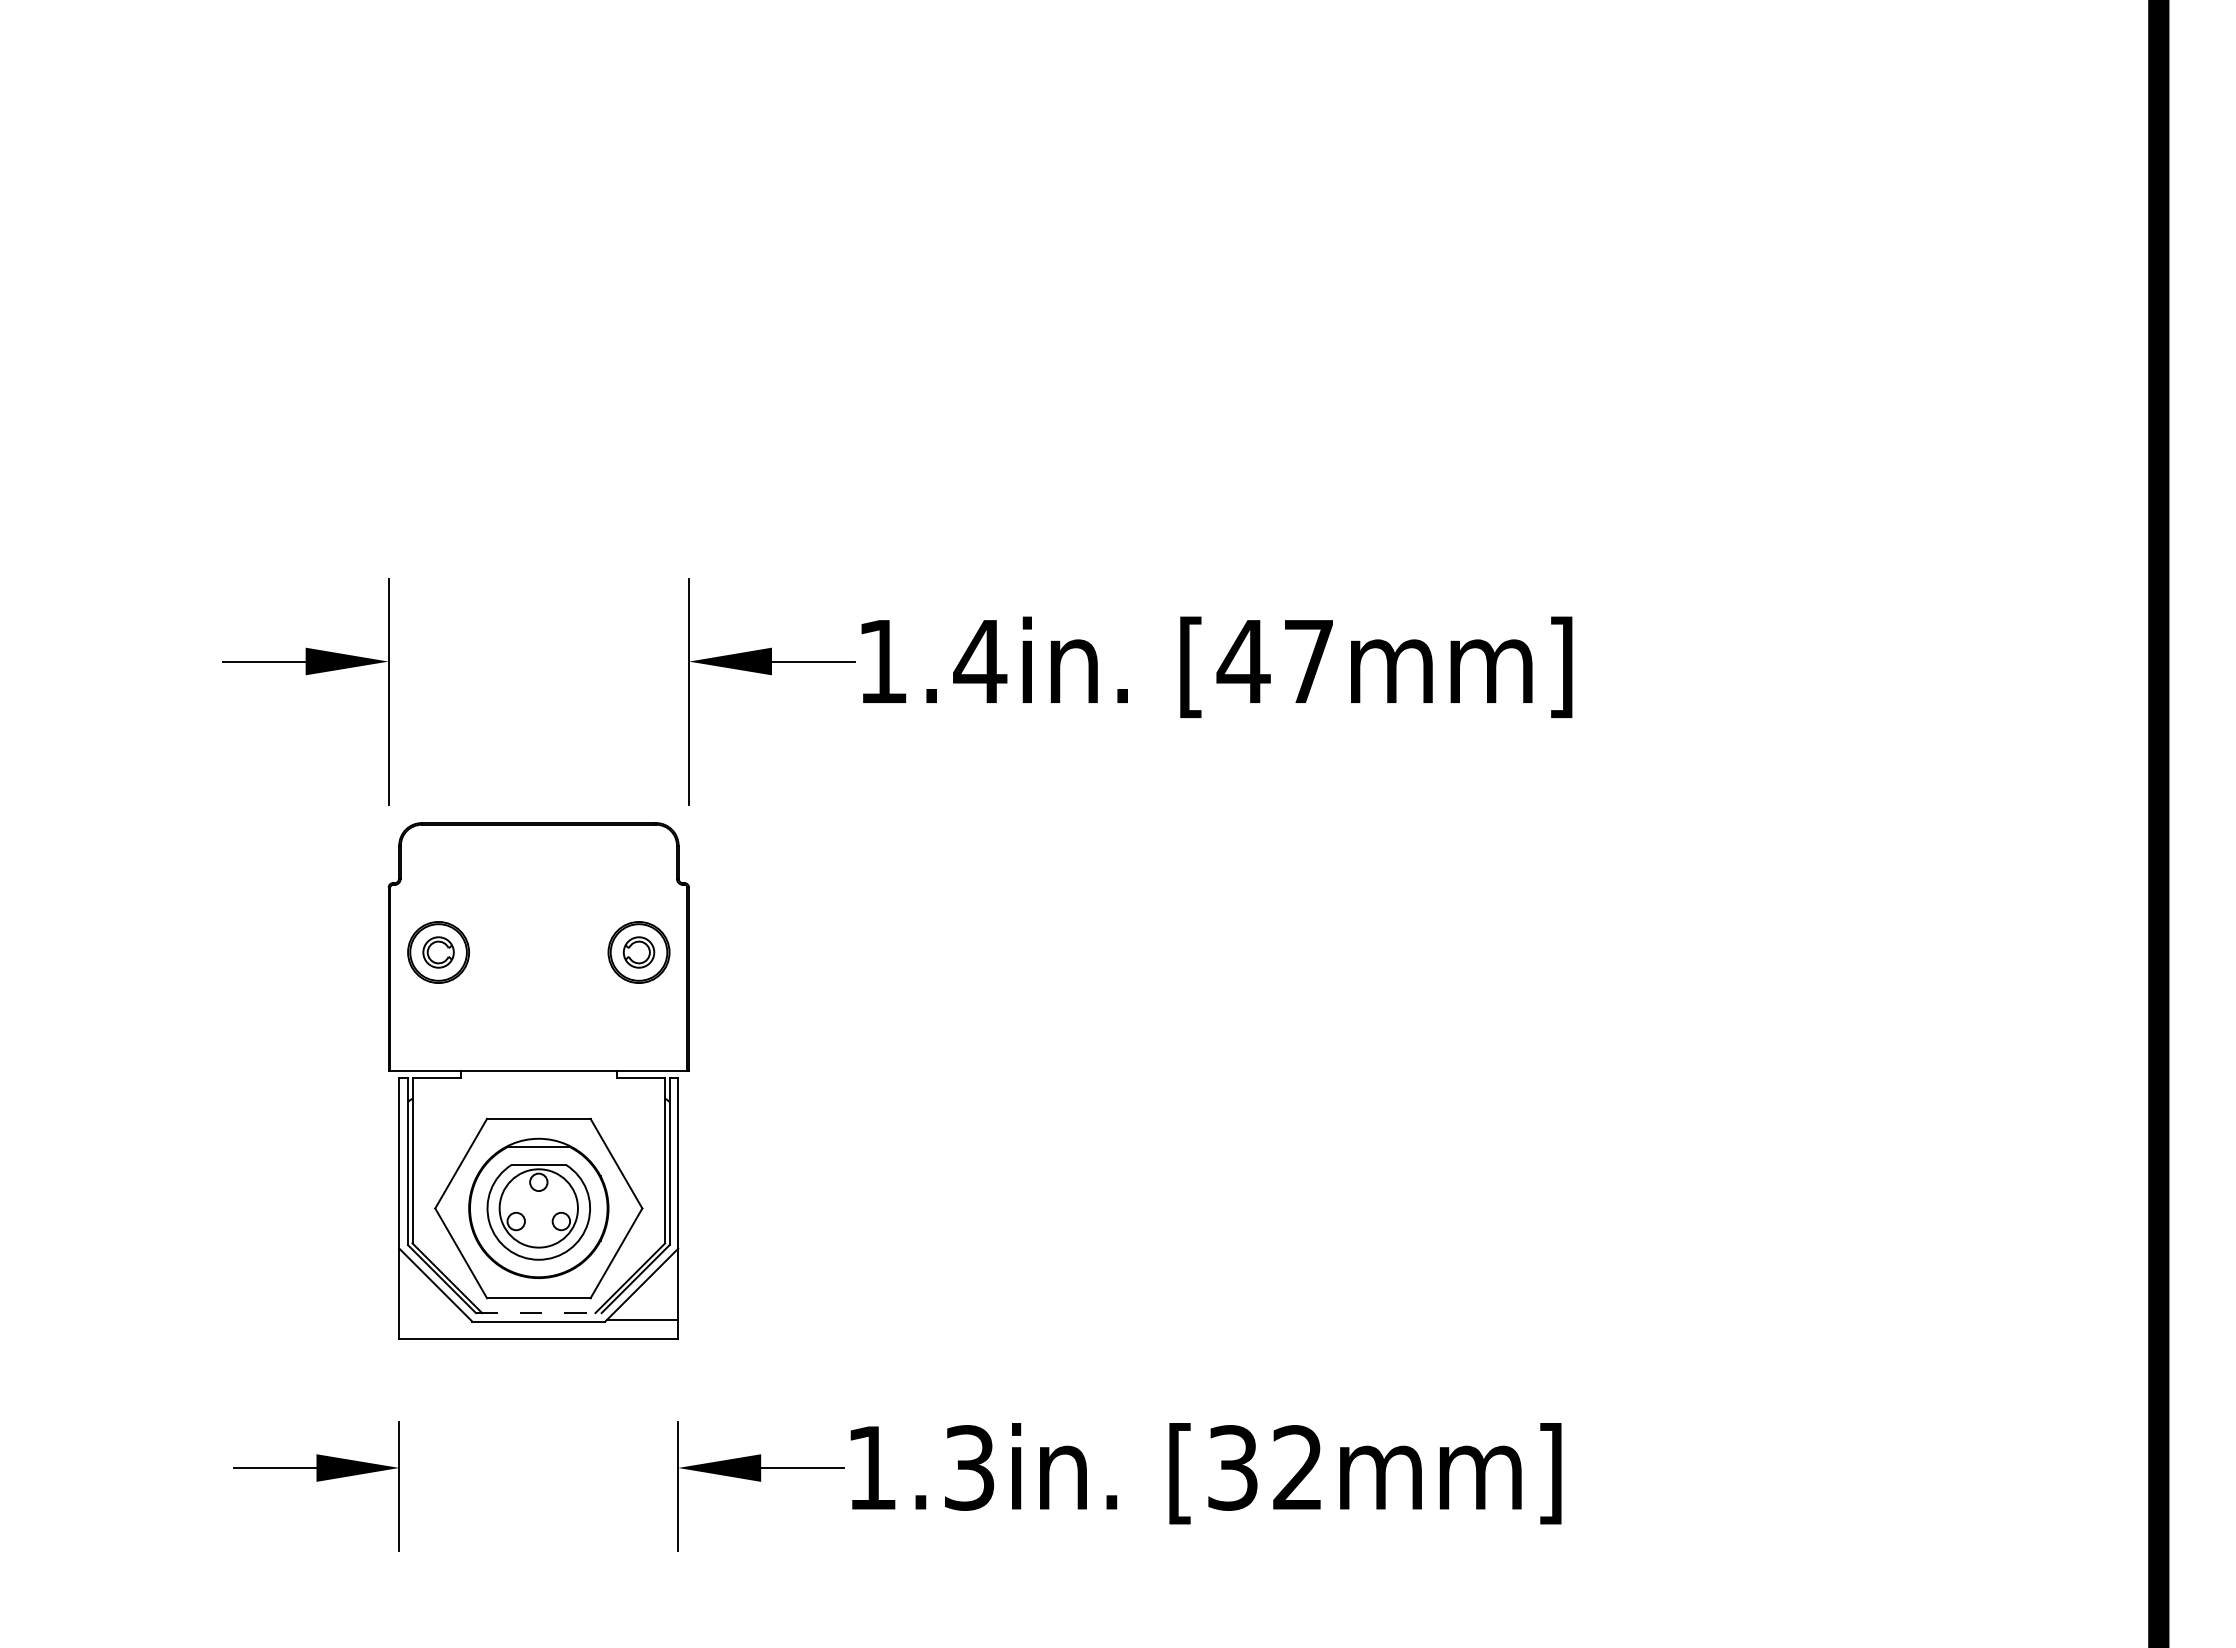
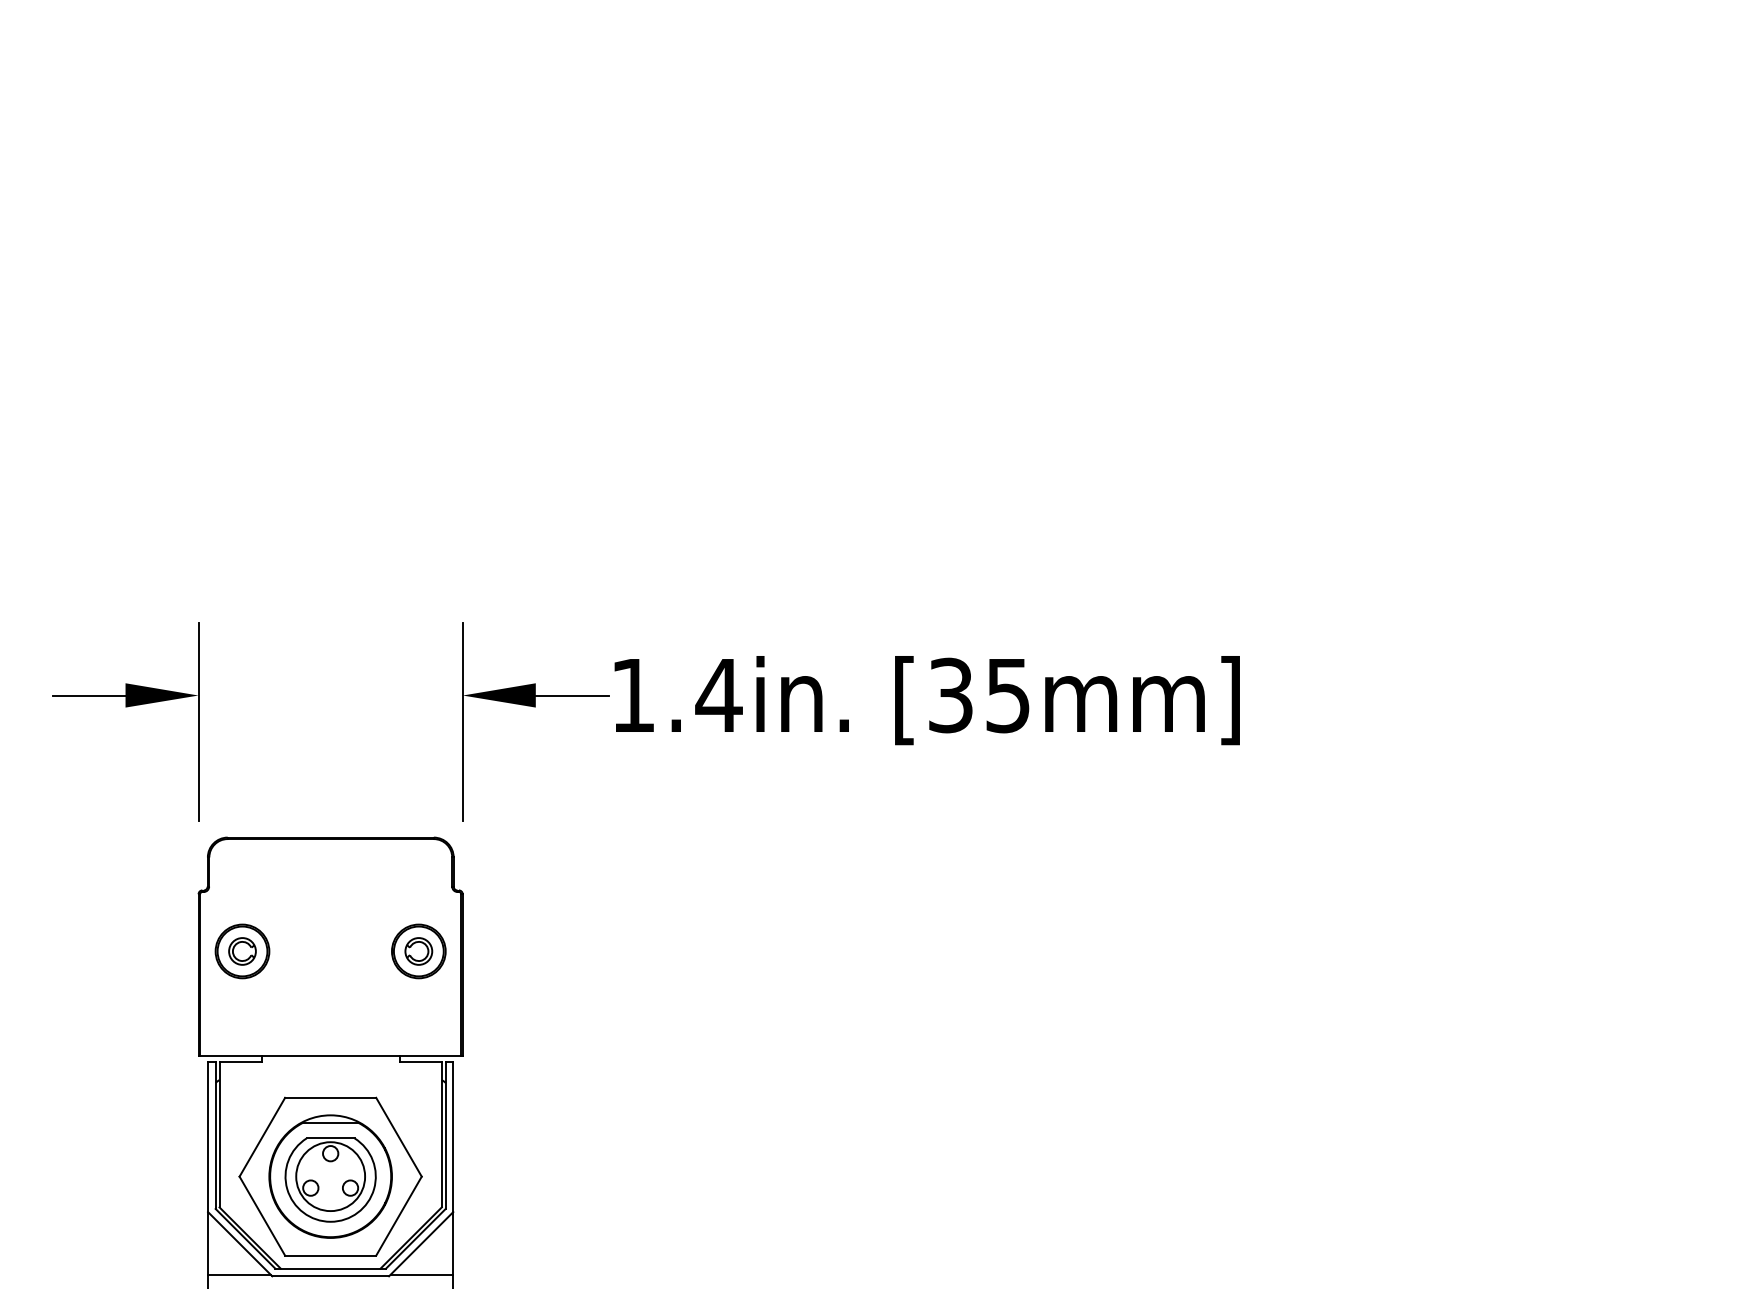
text: (1274, 661) -> (977, 695), [47mm] -> [35mm]
line: (538, 1313) -> (330, 1269), dashed -> solid
line: (434, 1319) -> (238, 1274), added

